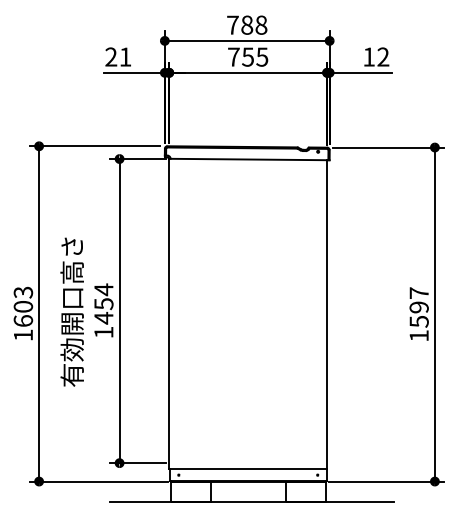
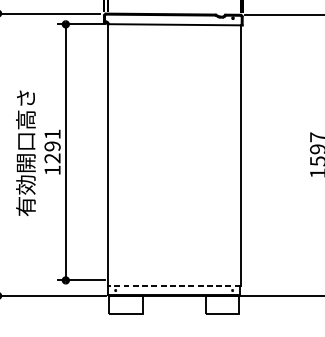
text: (103, 303) -> (52, 146), 1454 -> 1291
line: (248, 469) -> (174, 285), solid -> dashed
line: (251, 502) -> (176, 313), removed

